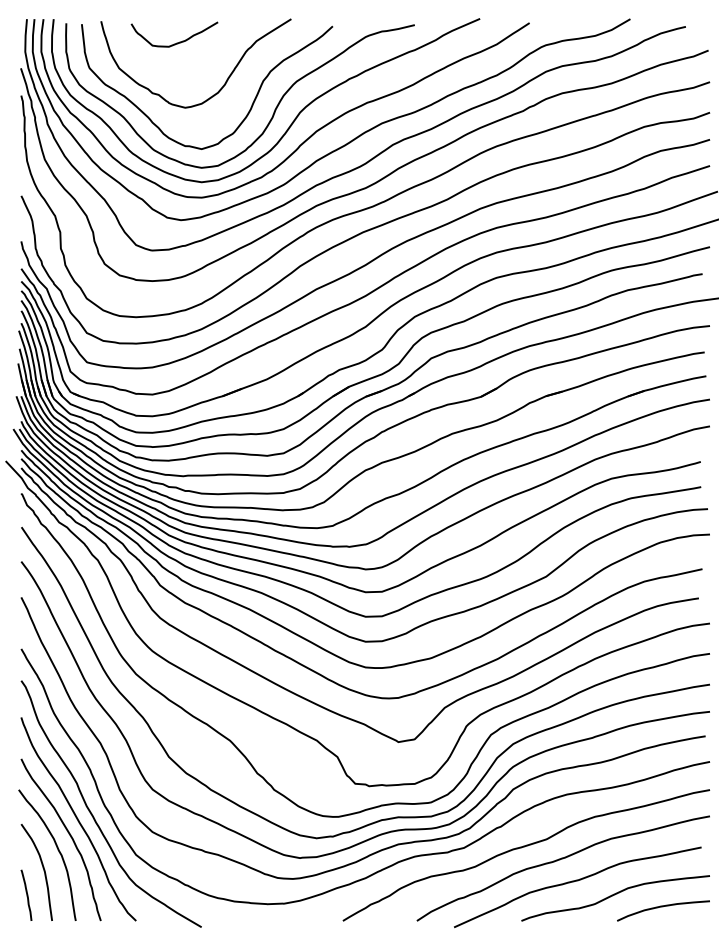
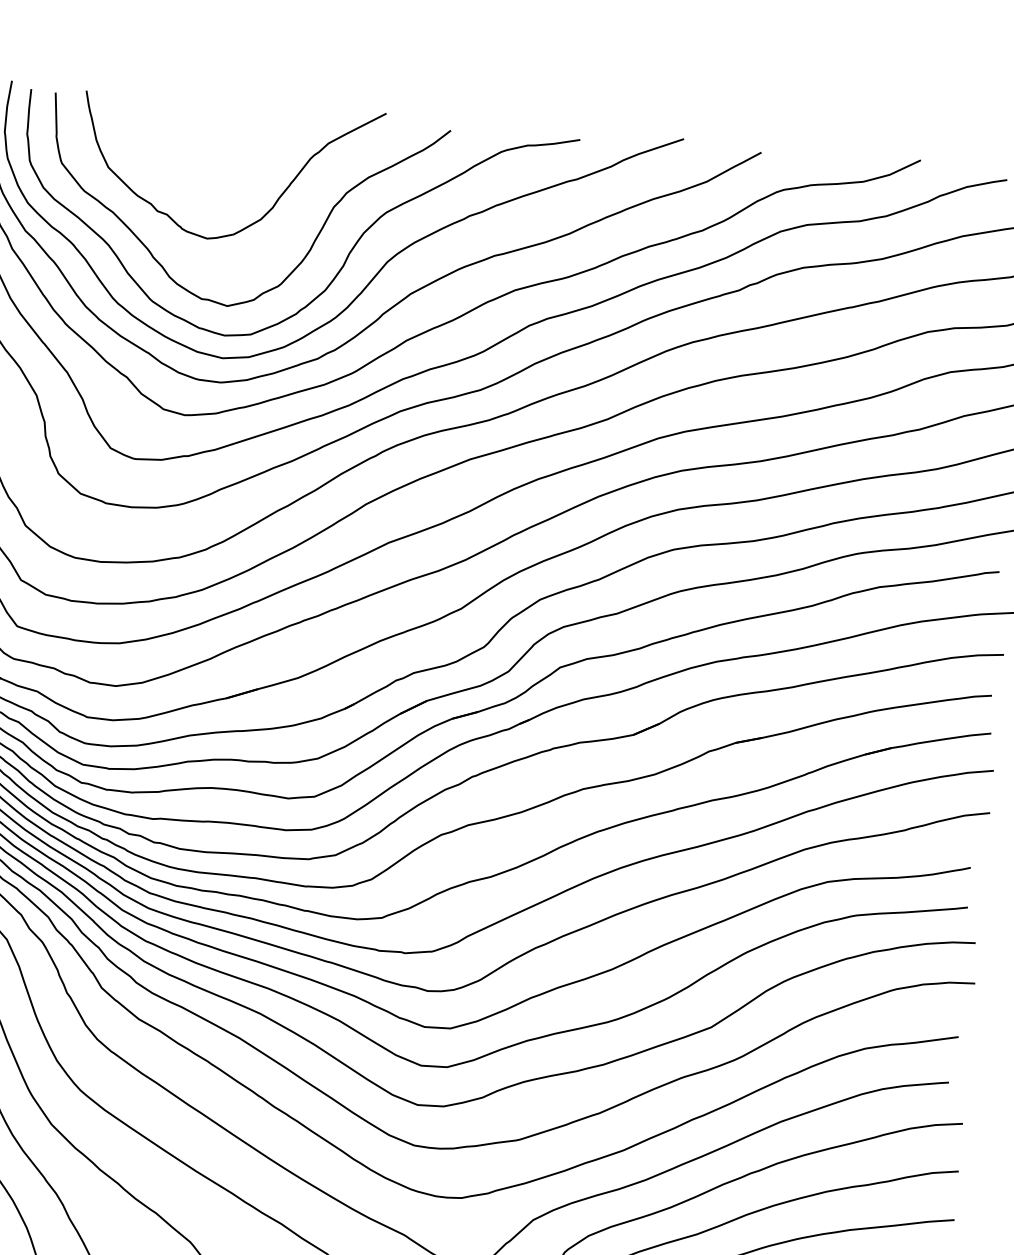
curve: (176, 42) -> (202, 134), removed

